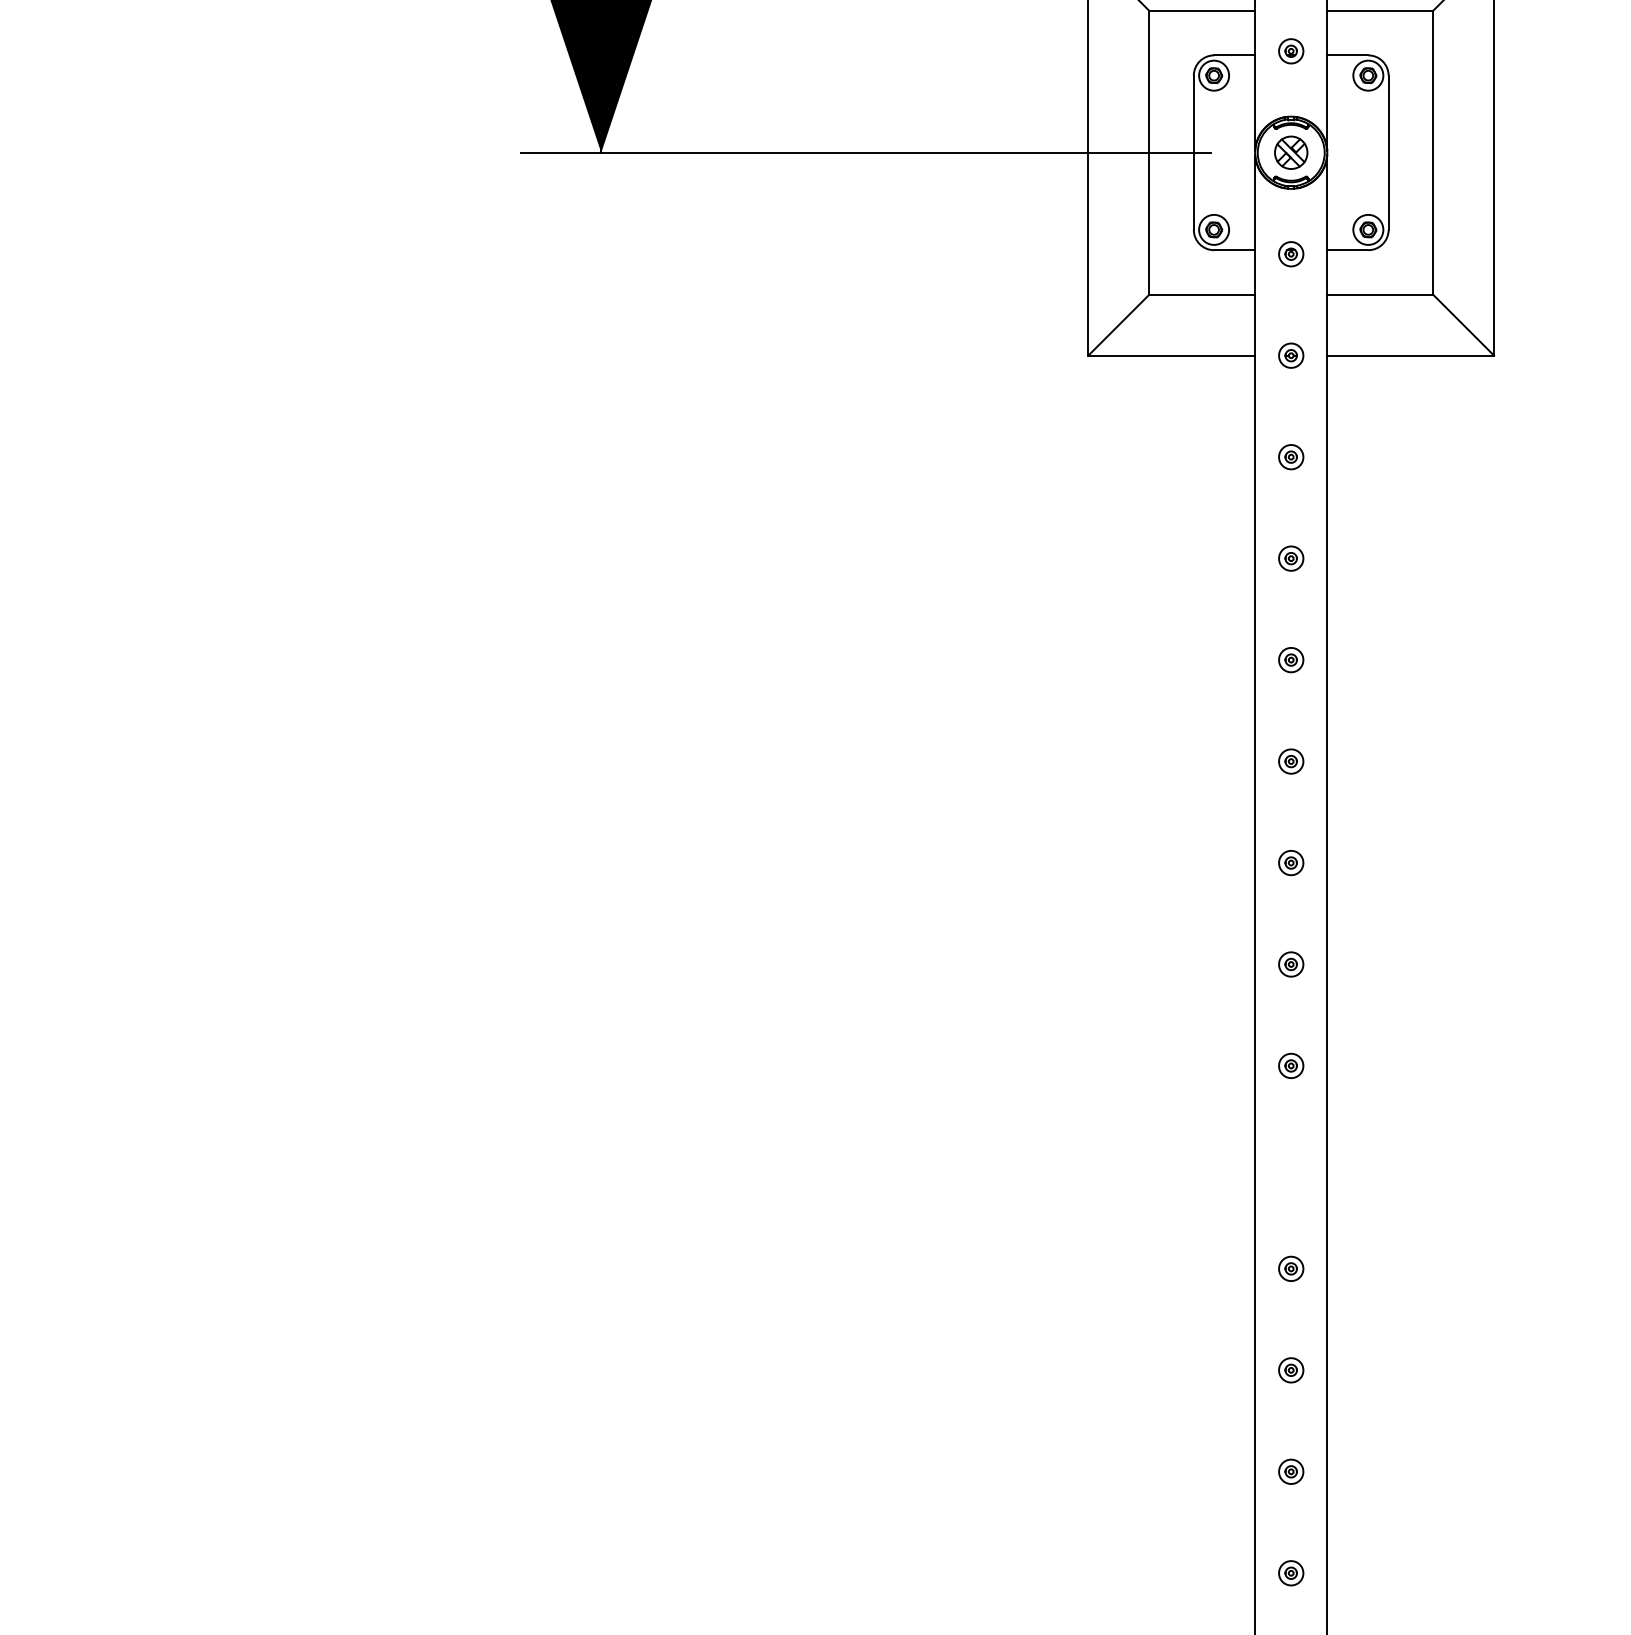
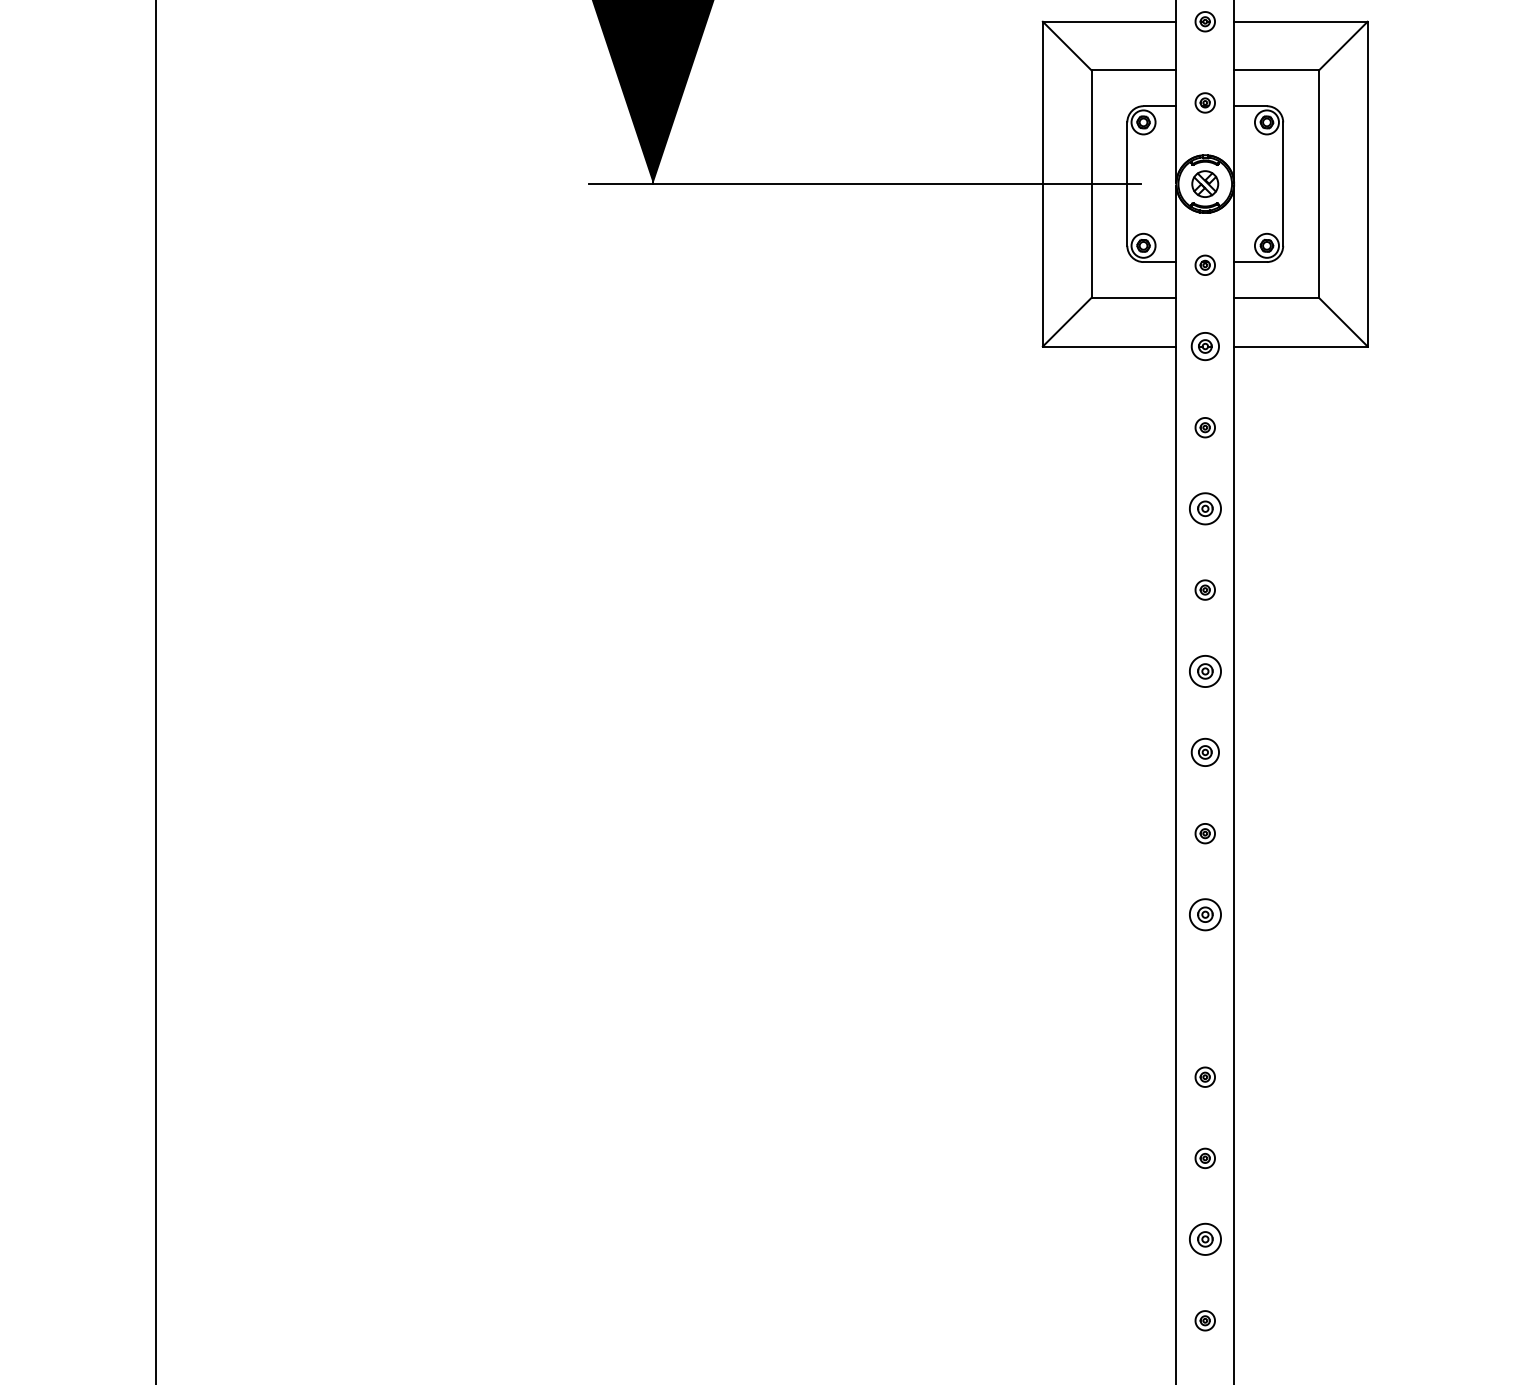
part: (1290, 355) -> (1204, 346), size x1.4
part: (1290, 558) -> (1204, 508), size x1.6
part: (1290, 760) -> (1204, 670), size x1.6
part: (1290, 863) -> (1204, 752), size x1.4
part: (1290, 1065) -> (1204, 914), size x1.6
part: (1290, 1471) -> (1204, 1239), size x1.6

